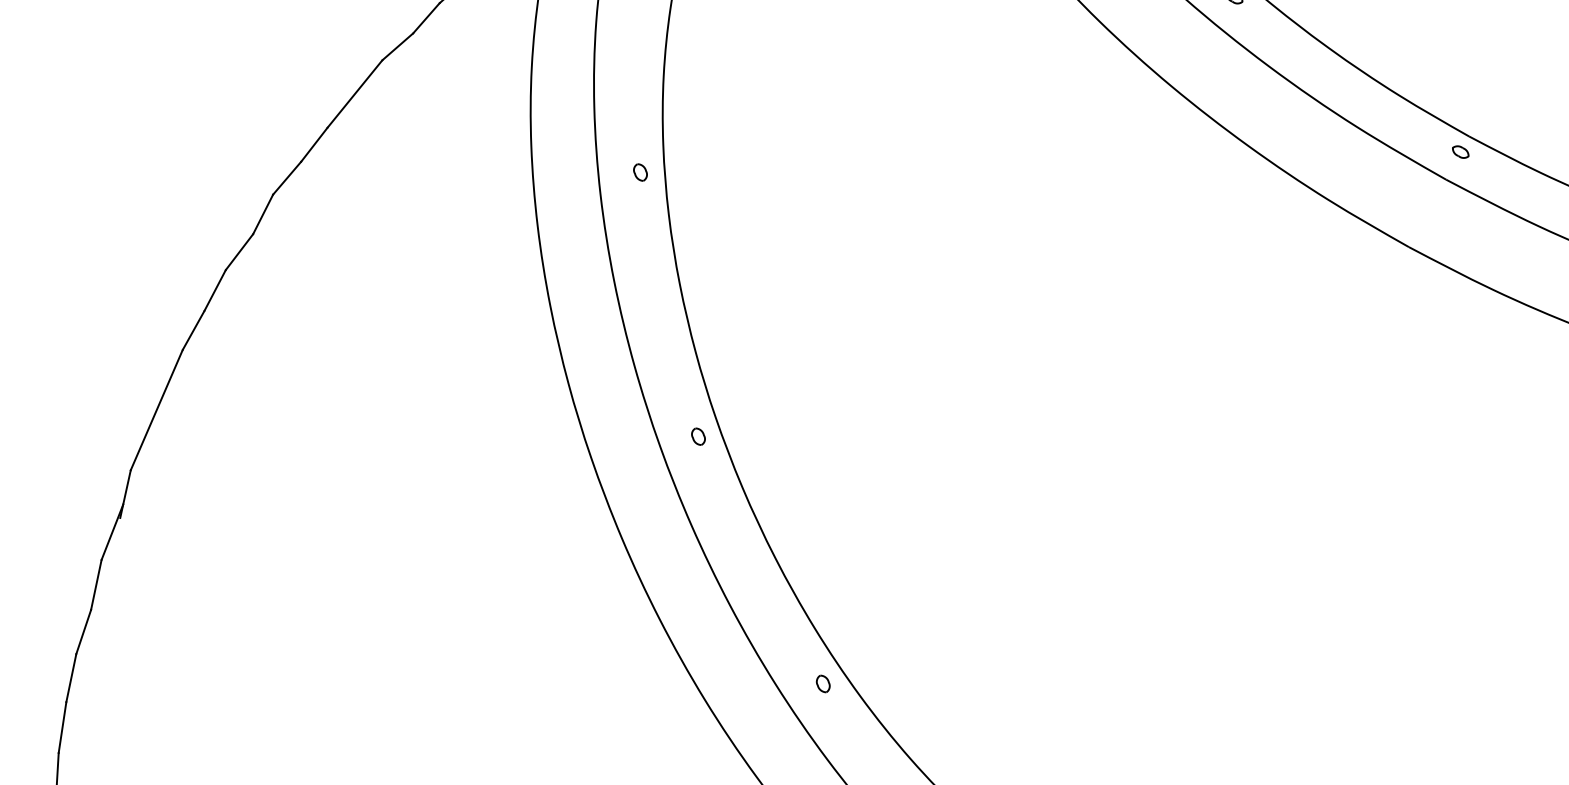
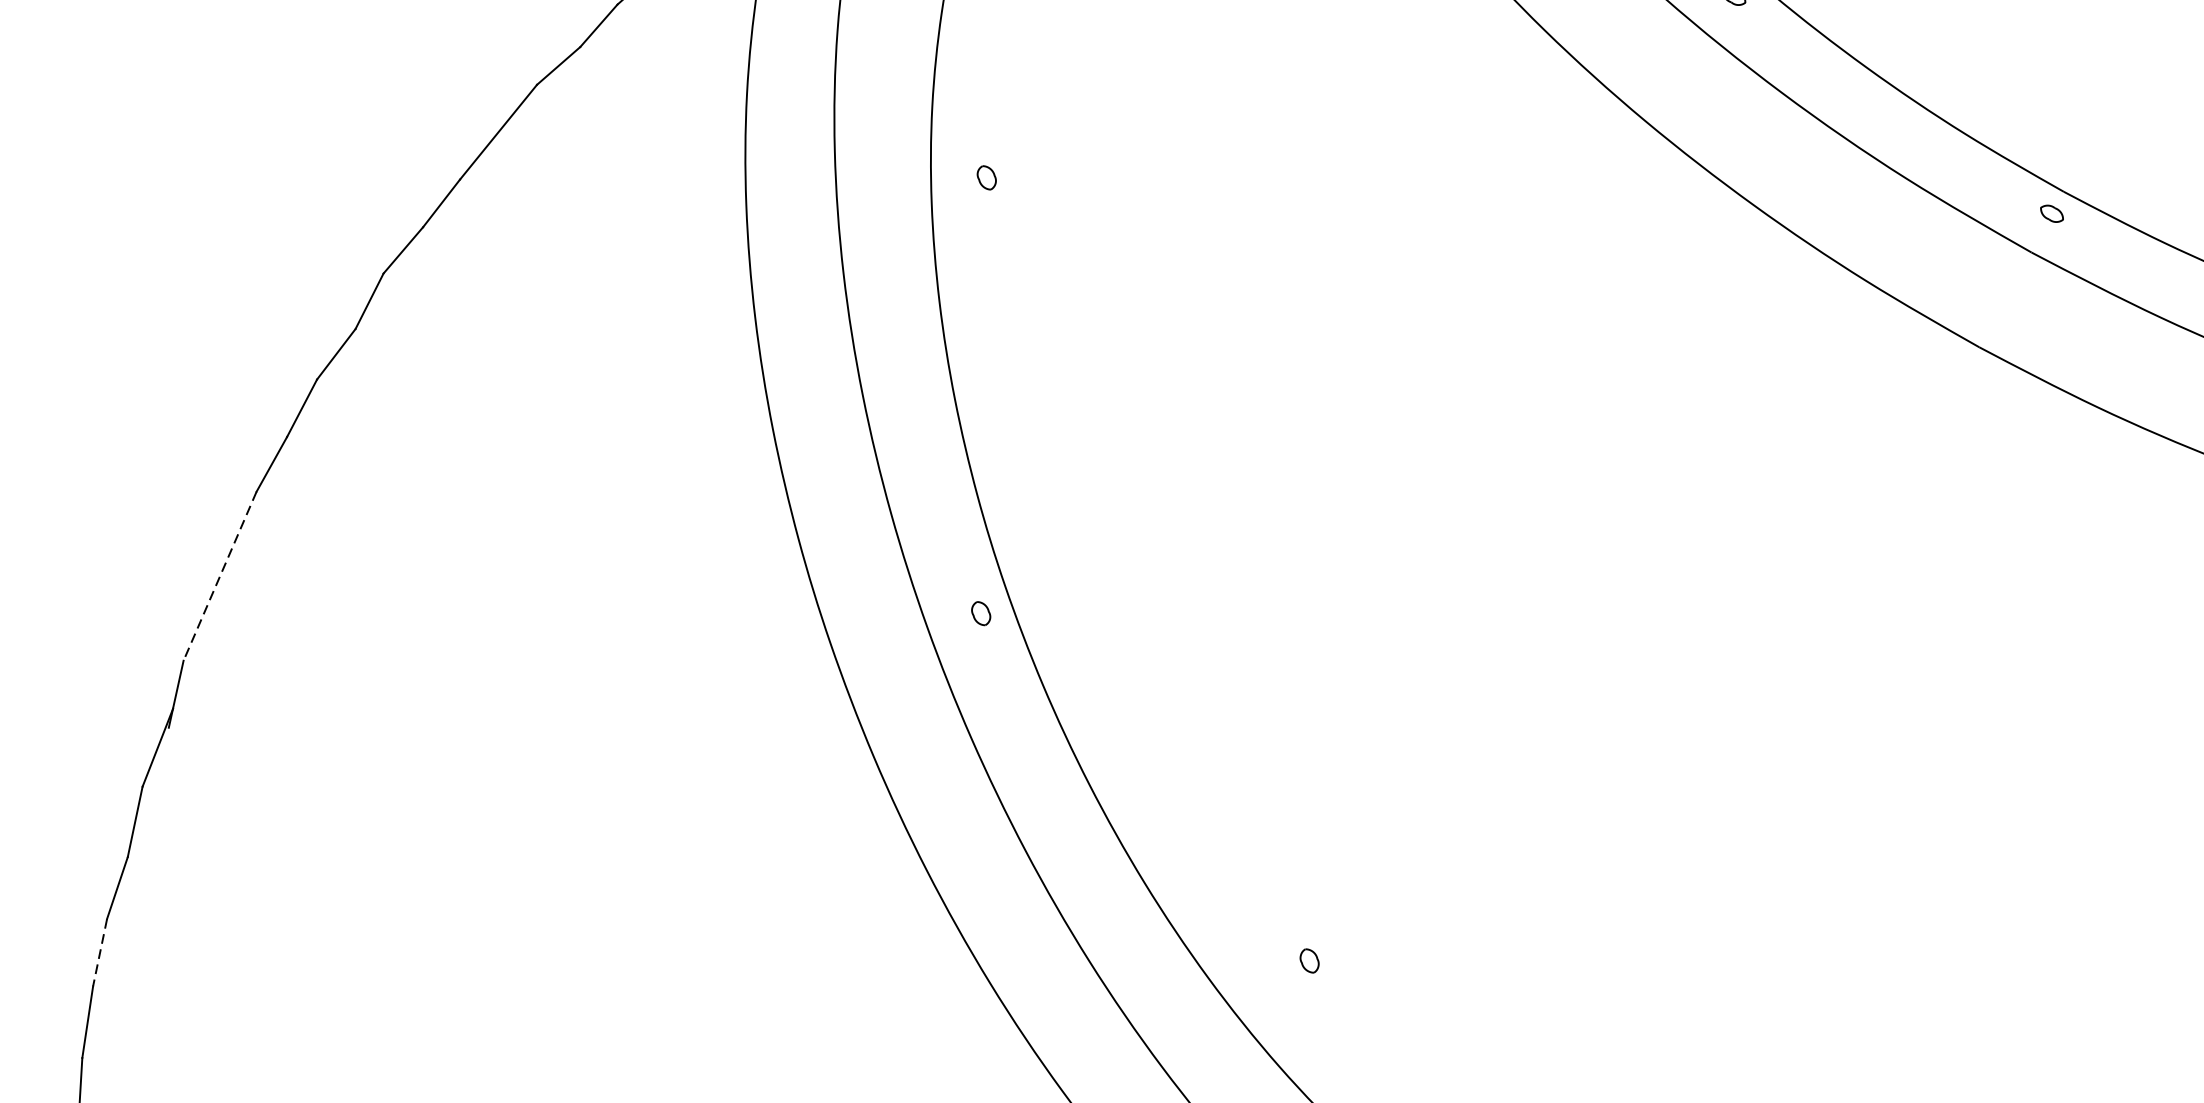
part: (640, 172) -> (986, 177), moved
line: (156, 410) -> (219, 576), solid -> dashed
line: (71, 678) -> (100, 953), solid -> dashed
part: (822, 683) -> (1308, 960), moved

